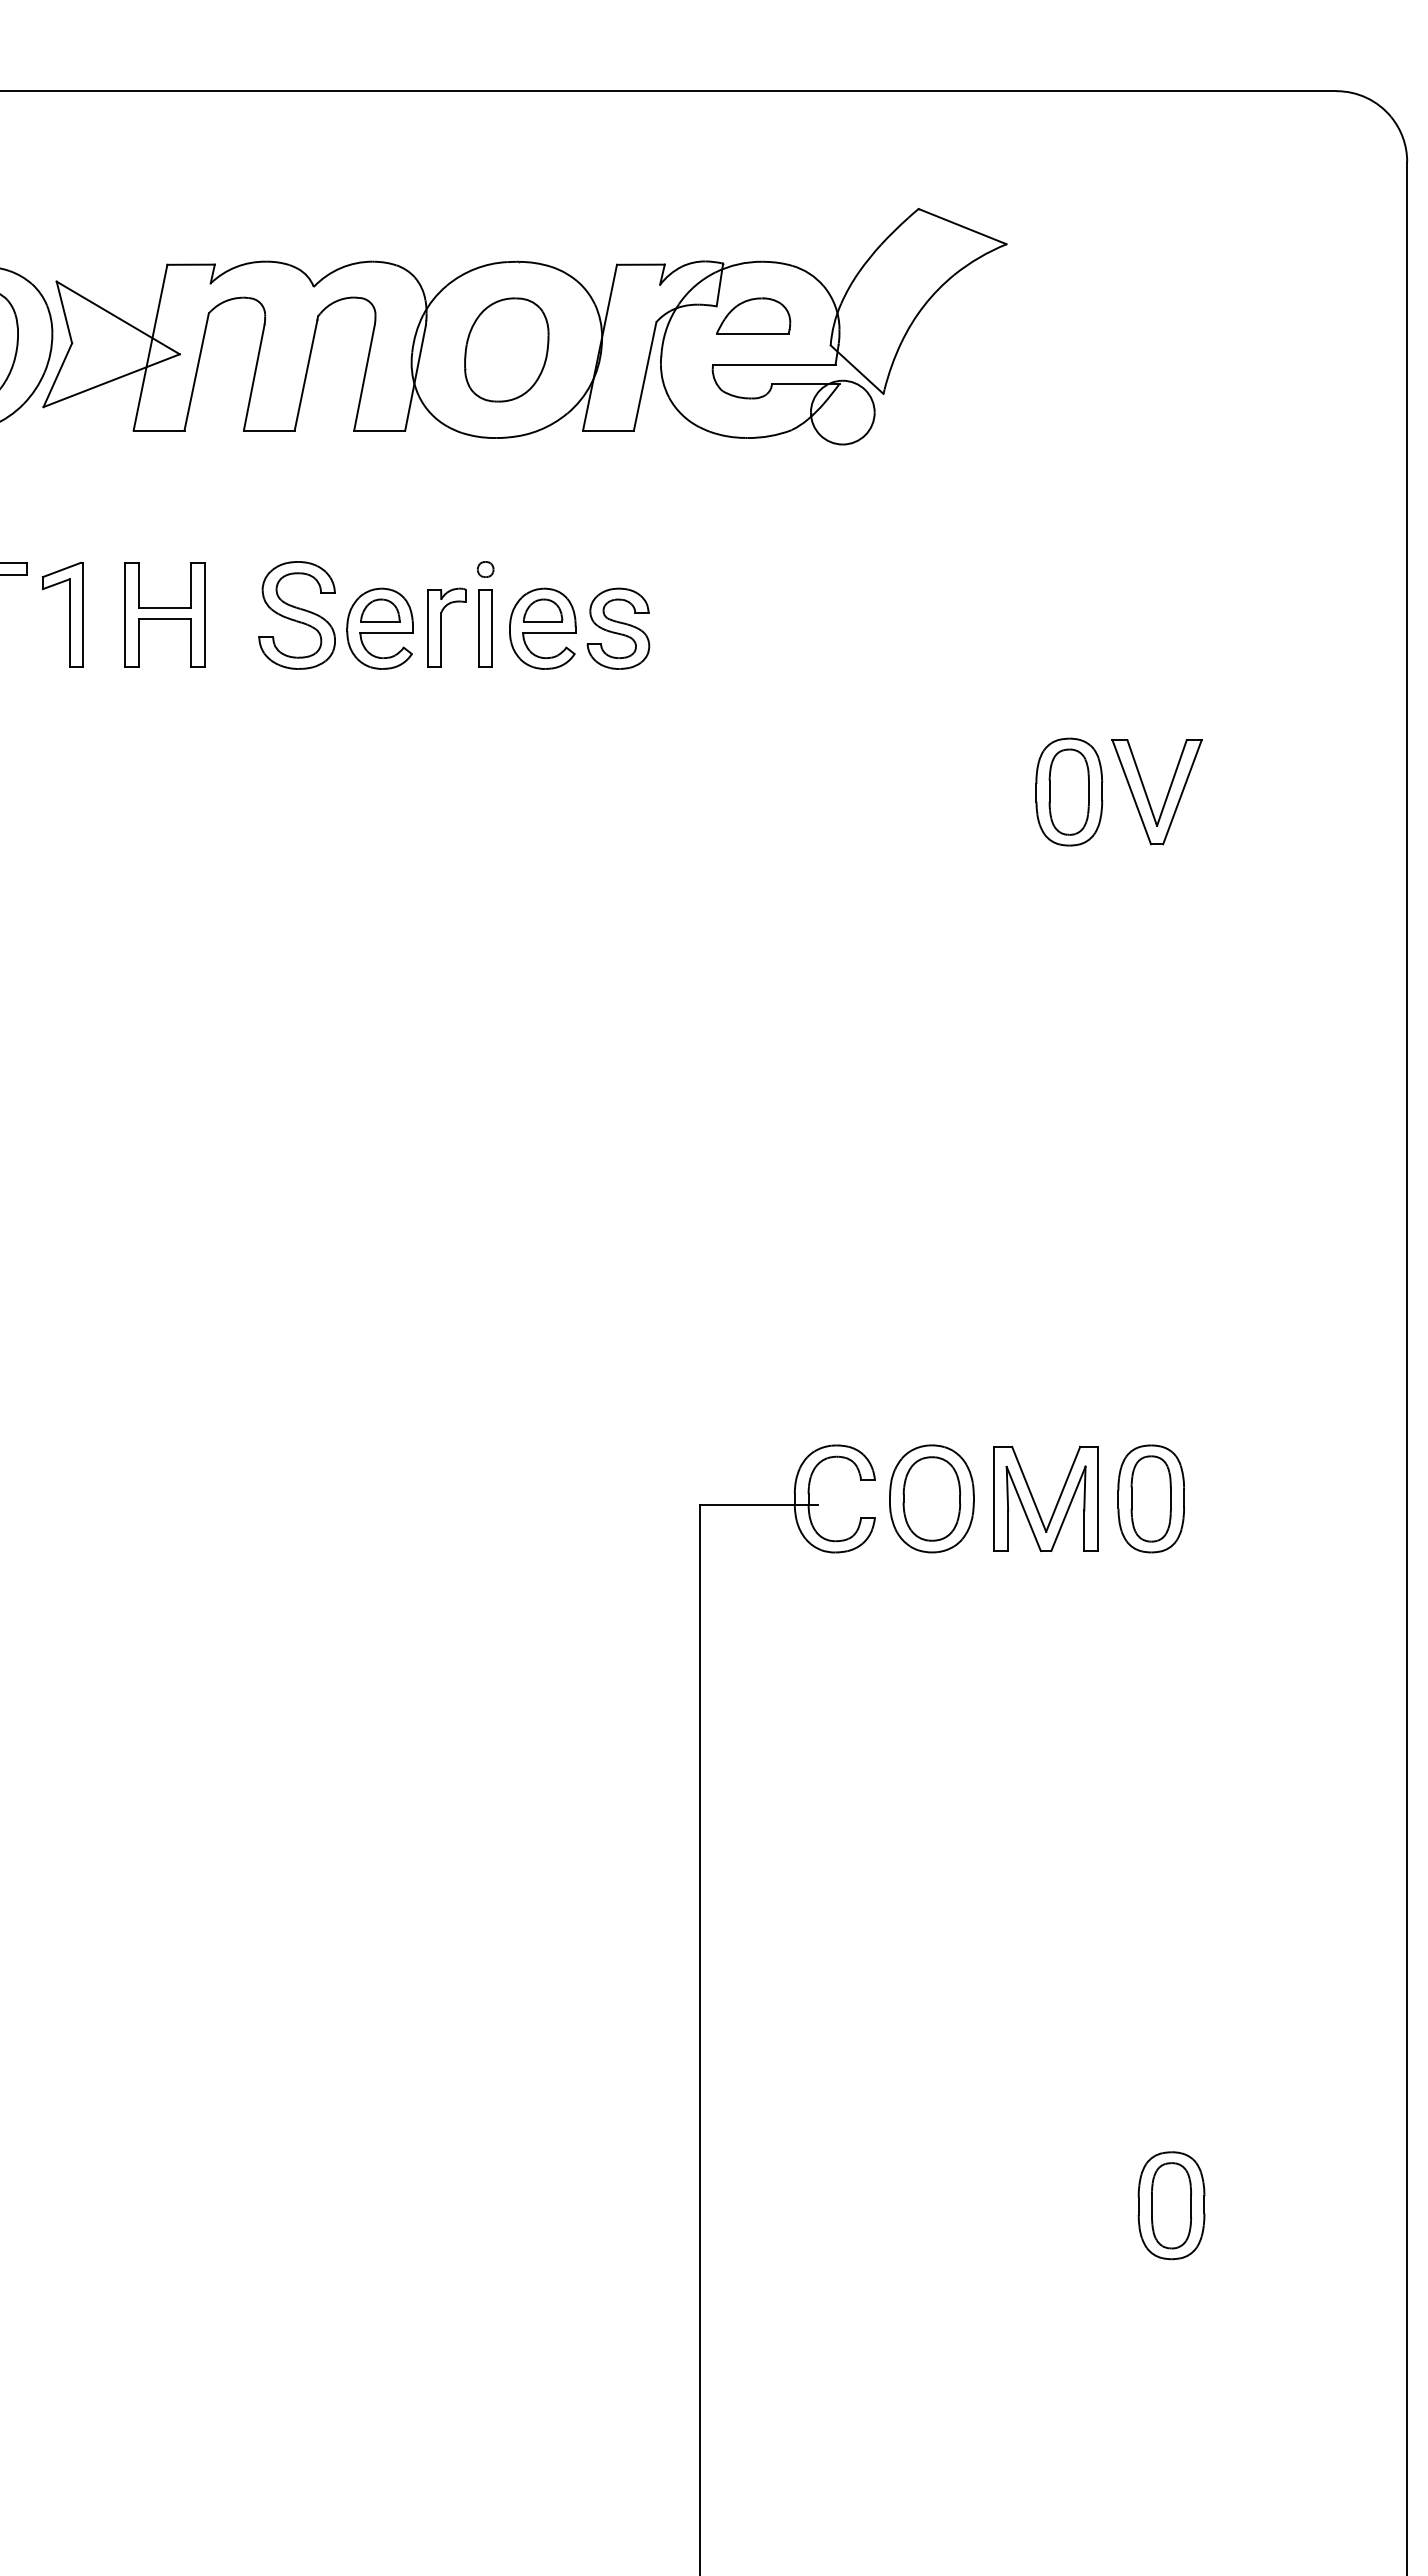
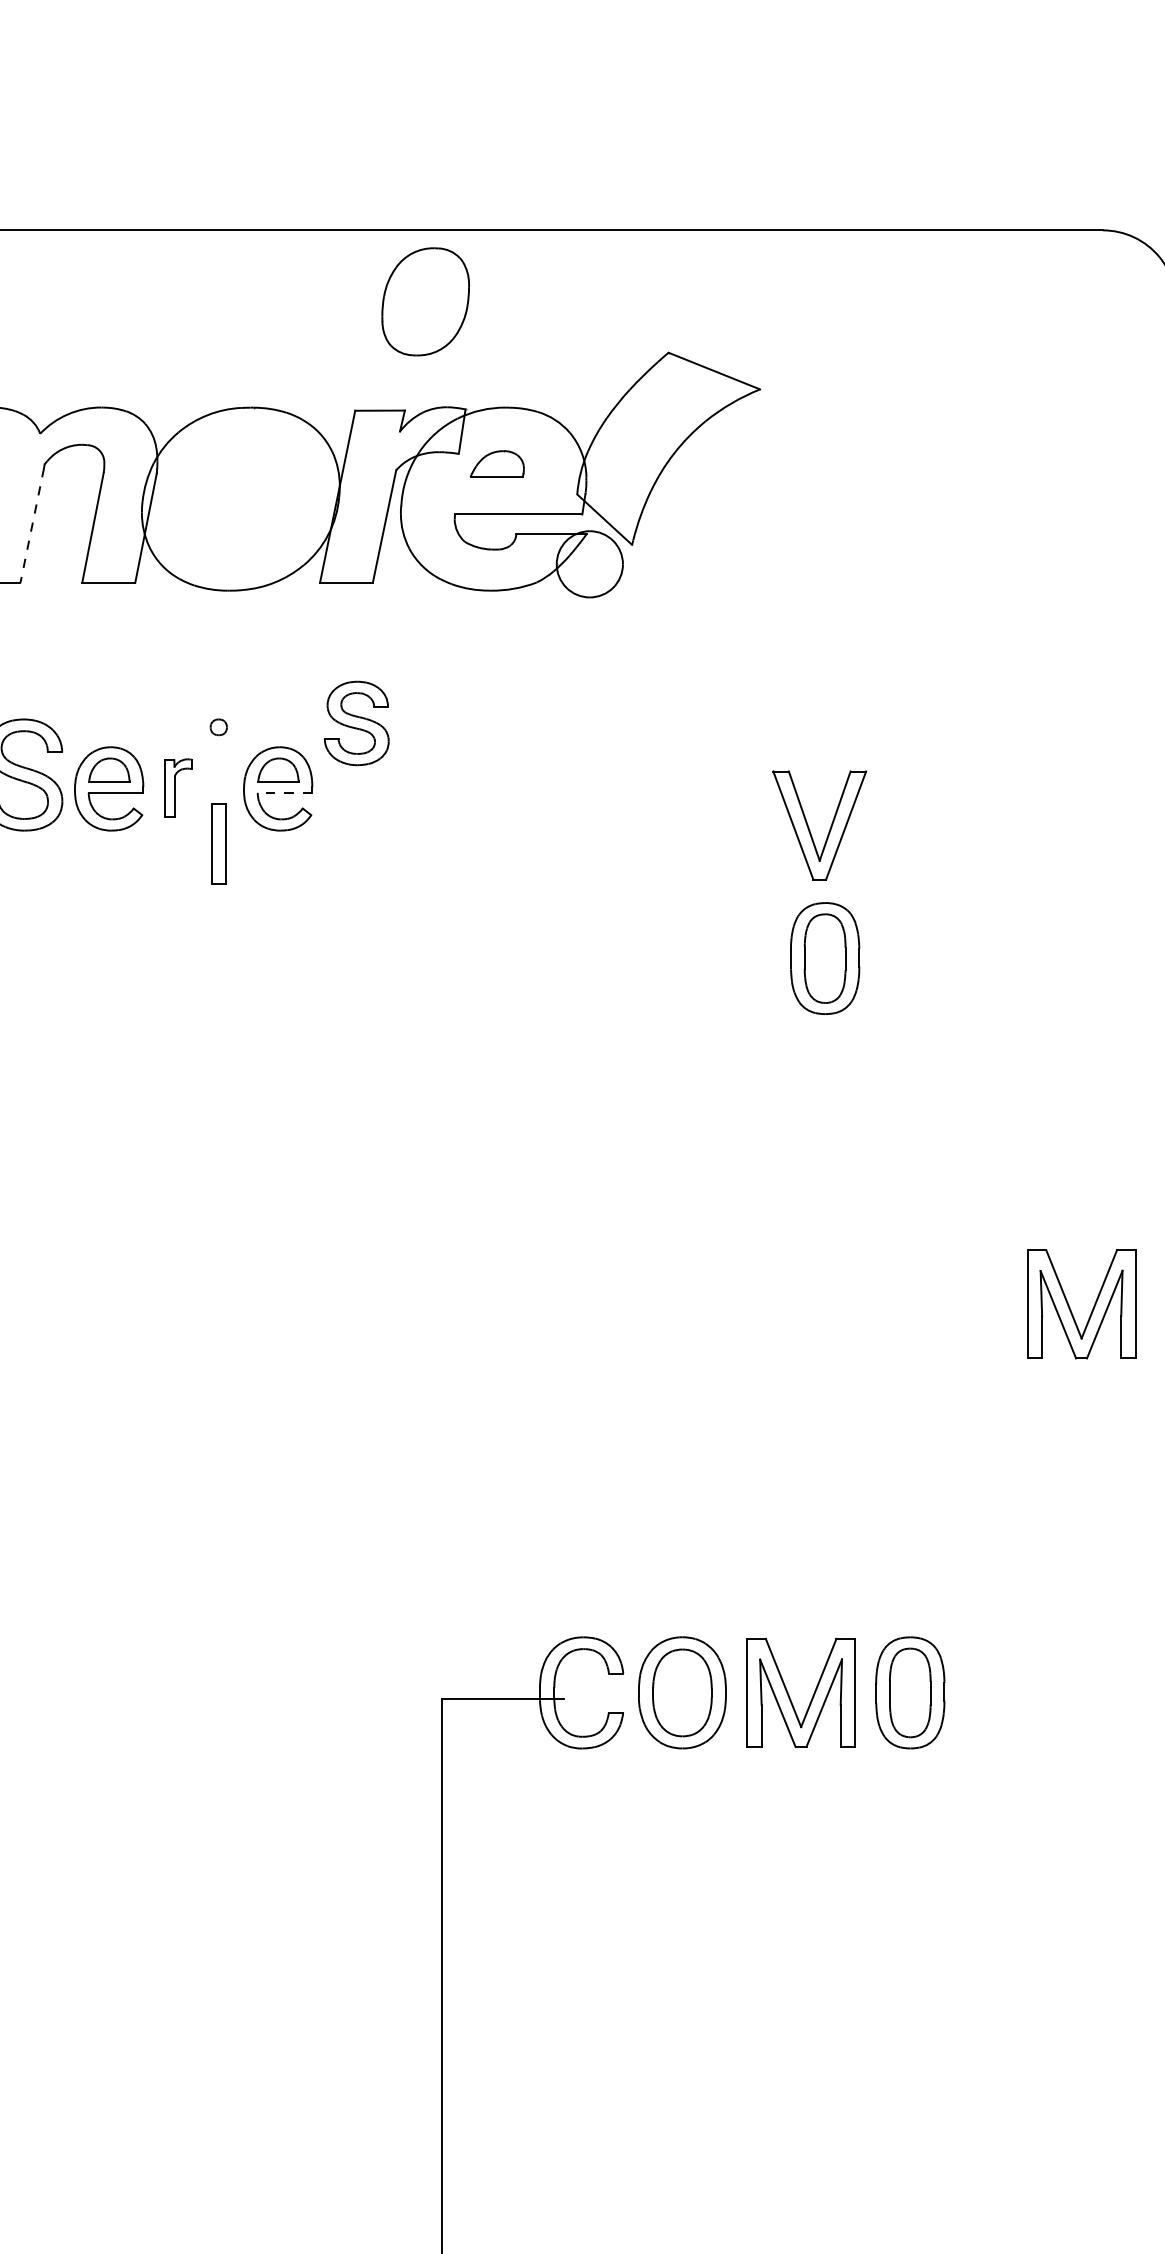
part: (753, 315) -> (497, 463), size x0.7
part: (506, 349) -> (425, 301), moved
line: (305, 375) -> (31, 525), solid -> dashed
part: (446, 627) -> (178, 787), size x0.7
part: (485, 628) -> (218, 843), moved
part: (618, 628) -> (356, 723), moved
line: (548, 632) -> (284, 792), solid -> dashed
part: (1147, 794) -> (809, 828), moved
part: (1305, 1128) -> (1070, 1308), added

